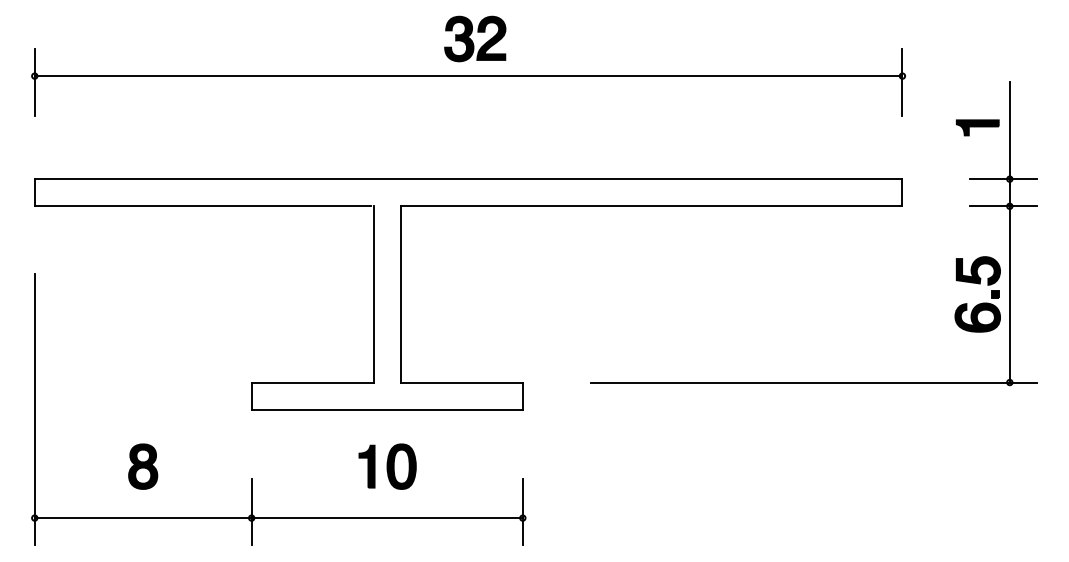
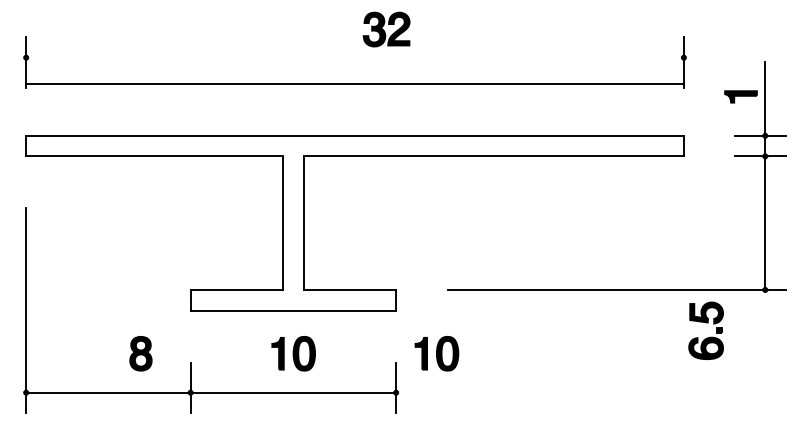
part: (475, 38) -> (386, 29), moved
line: (468, 76) -> (354, 84), moved
part: (979, 303) -> (707, 337), moved
part: (143, 466) -> (141, 353), moved
part: (576, 466) -> (436, 353), added

